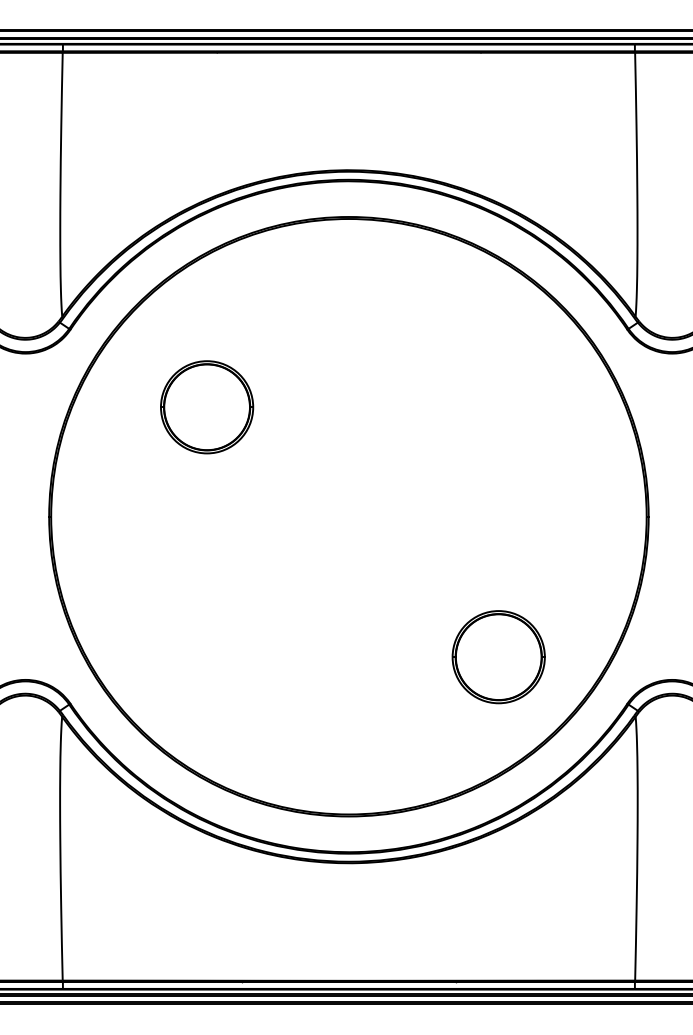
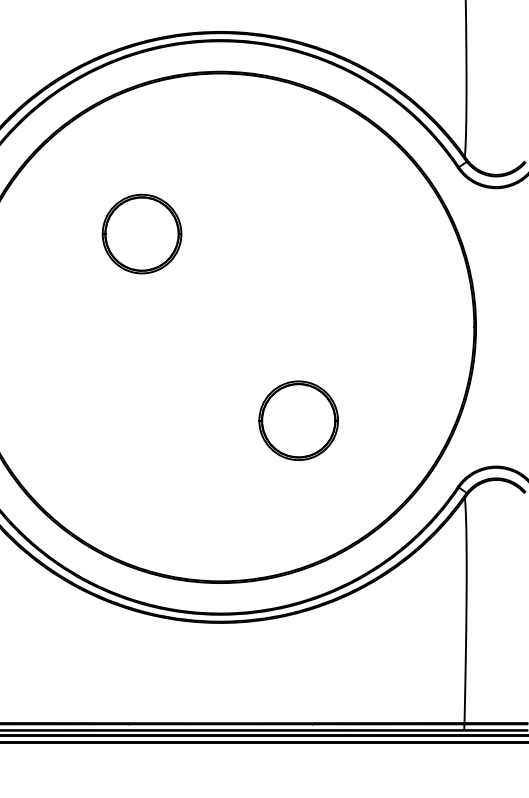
part: (207, 407) -> (142, 234), moved
part: (498, 657) -> (298, 421), moved

